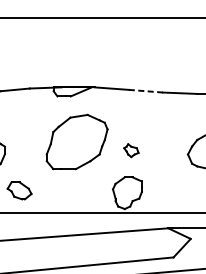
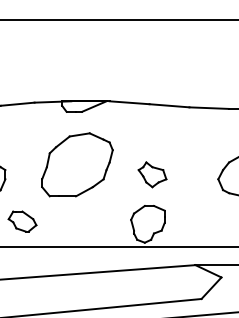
line: (146, 90) -> (169, 105), dashed -> solid
part: (77, 141) -> (77, 164), moved
part: (131, 150) -> (152, 174), size x1.67

